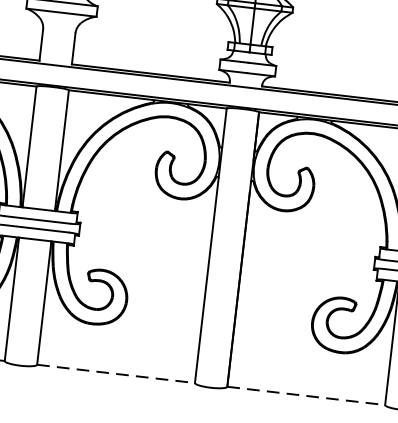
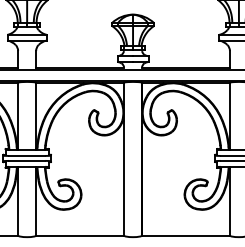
line: (116, 373) -> (80, 235), dashed -> solid
line: (305, 395) -> (185, 235), dashed -> solid

